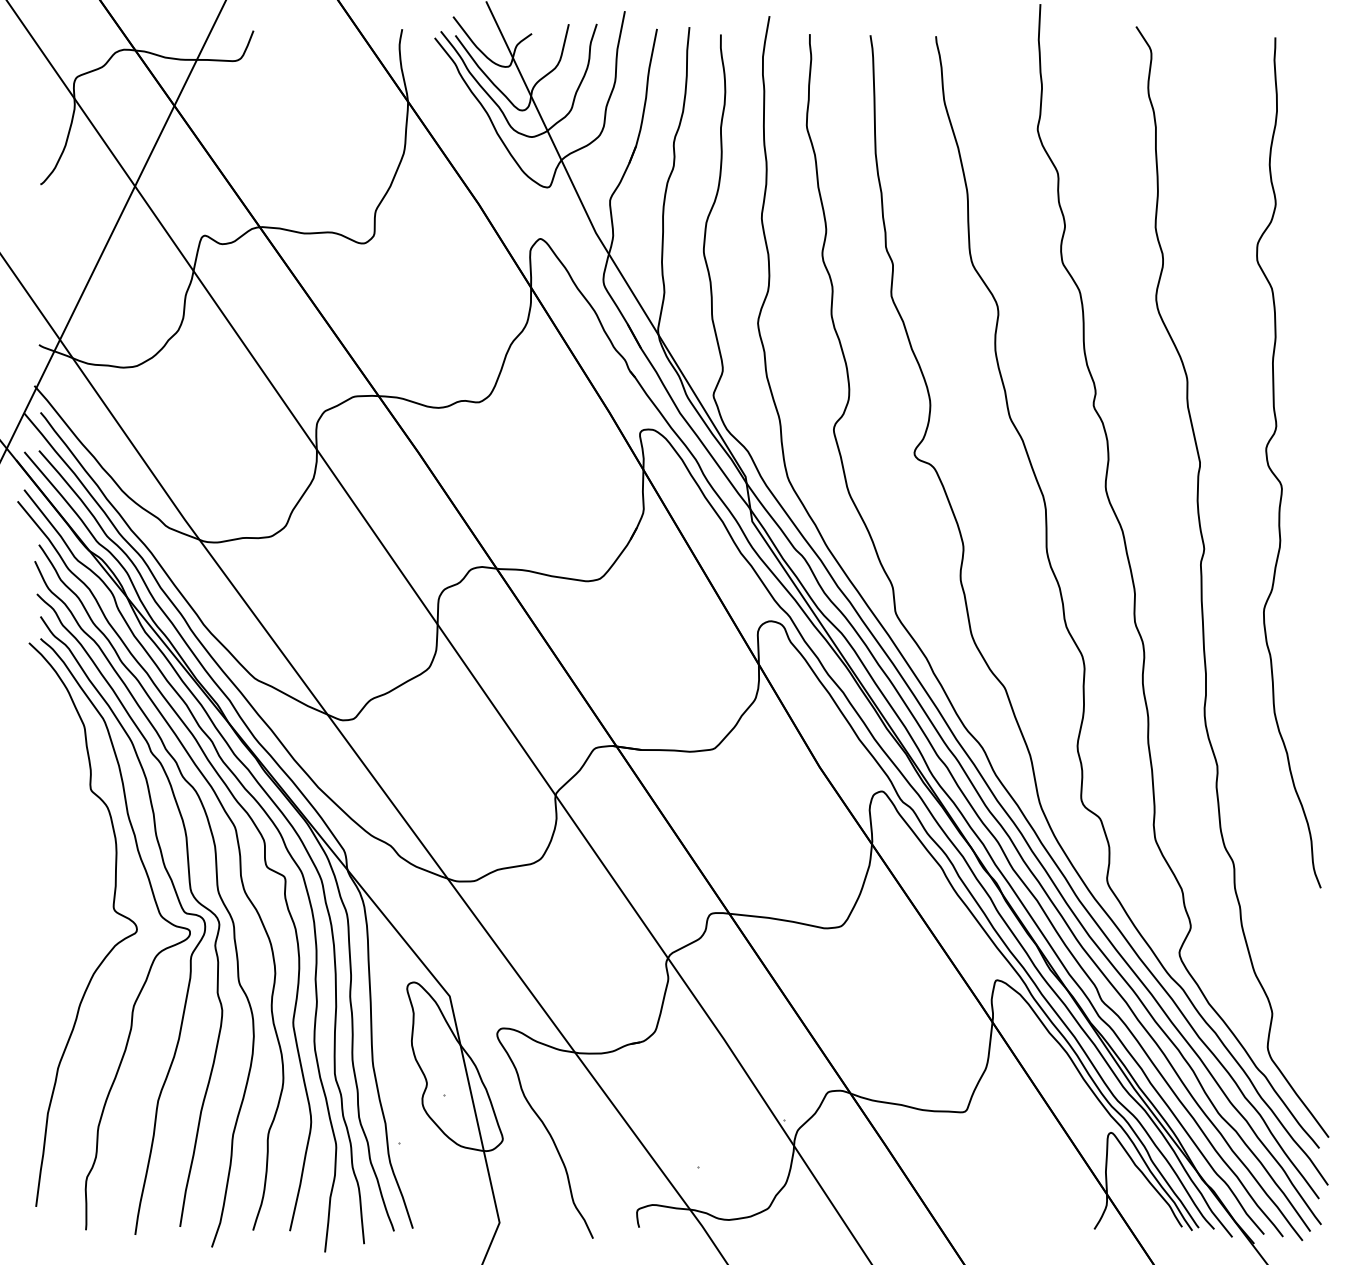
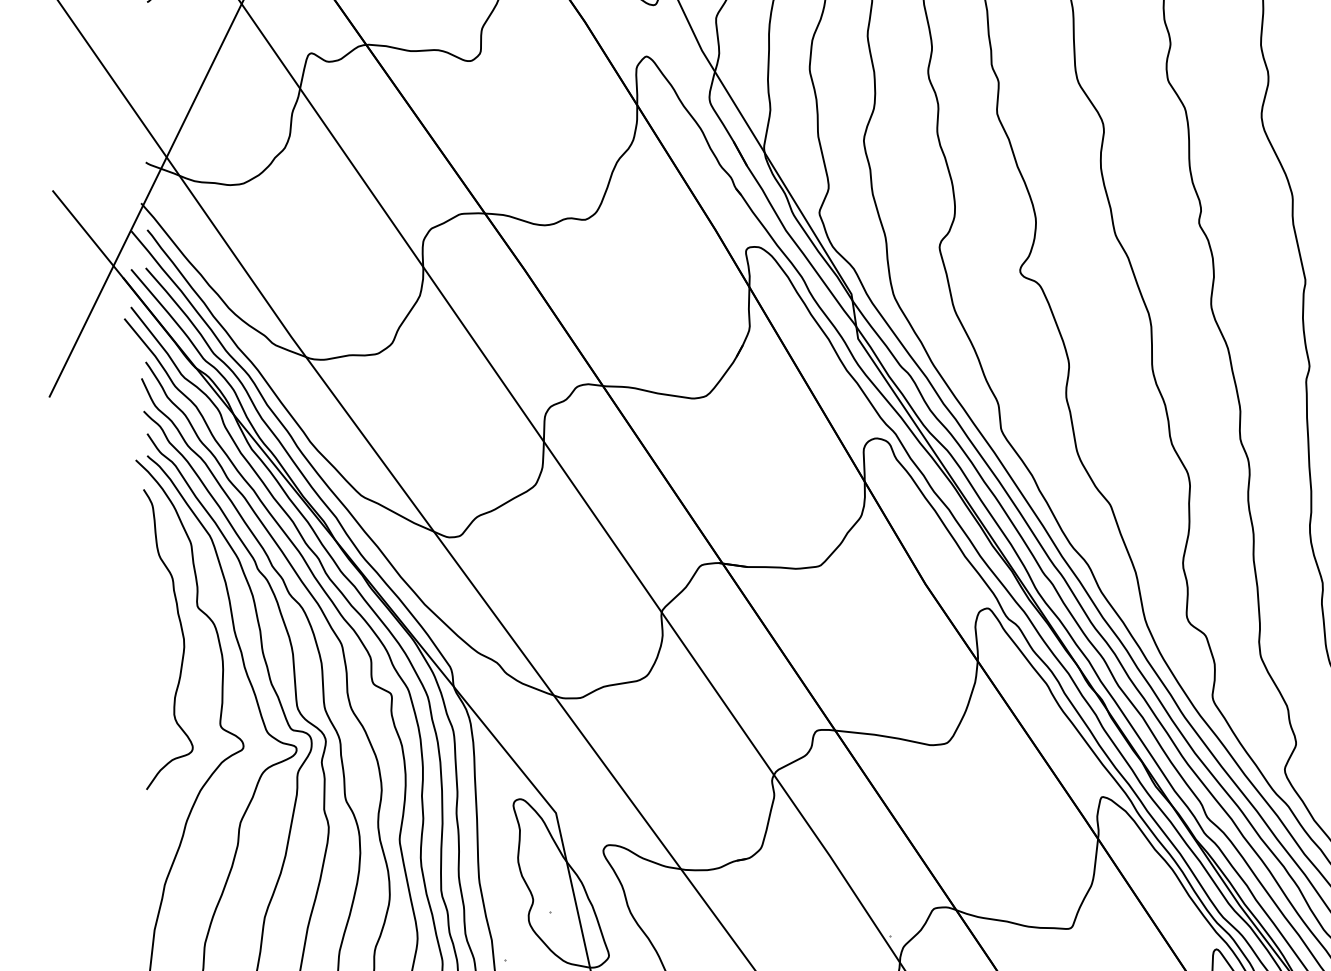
curve: (75, 819) -> (182, 636), added

